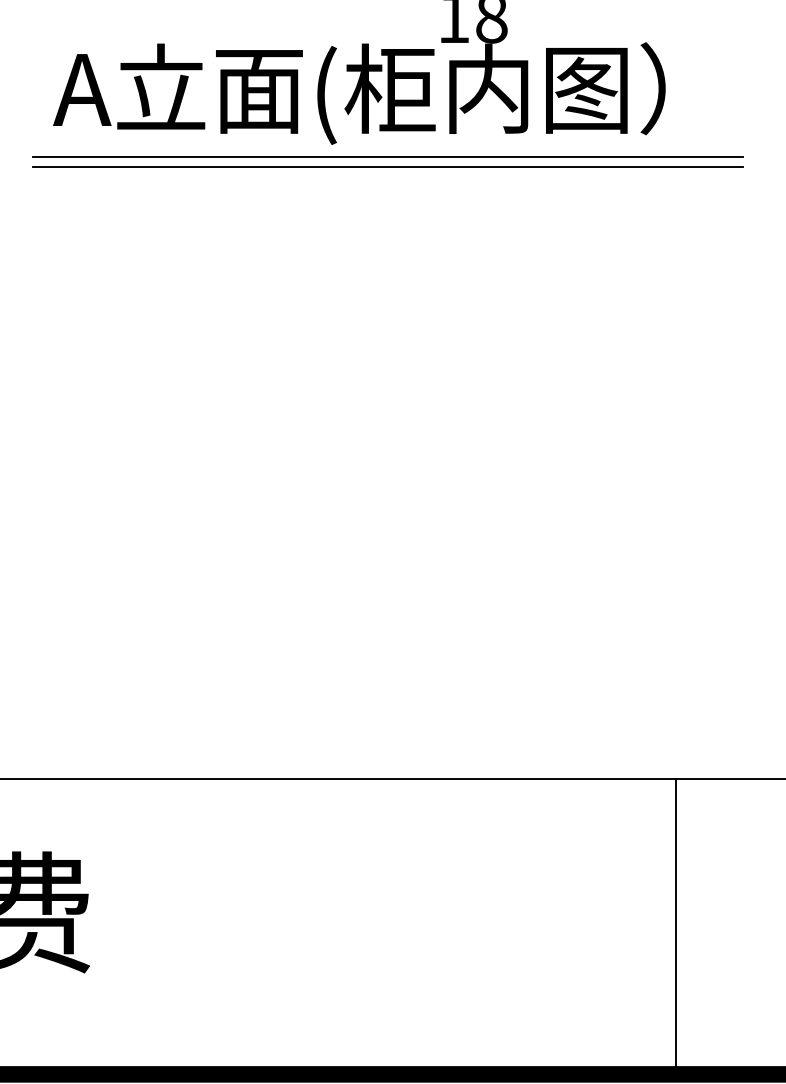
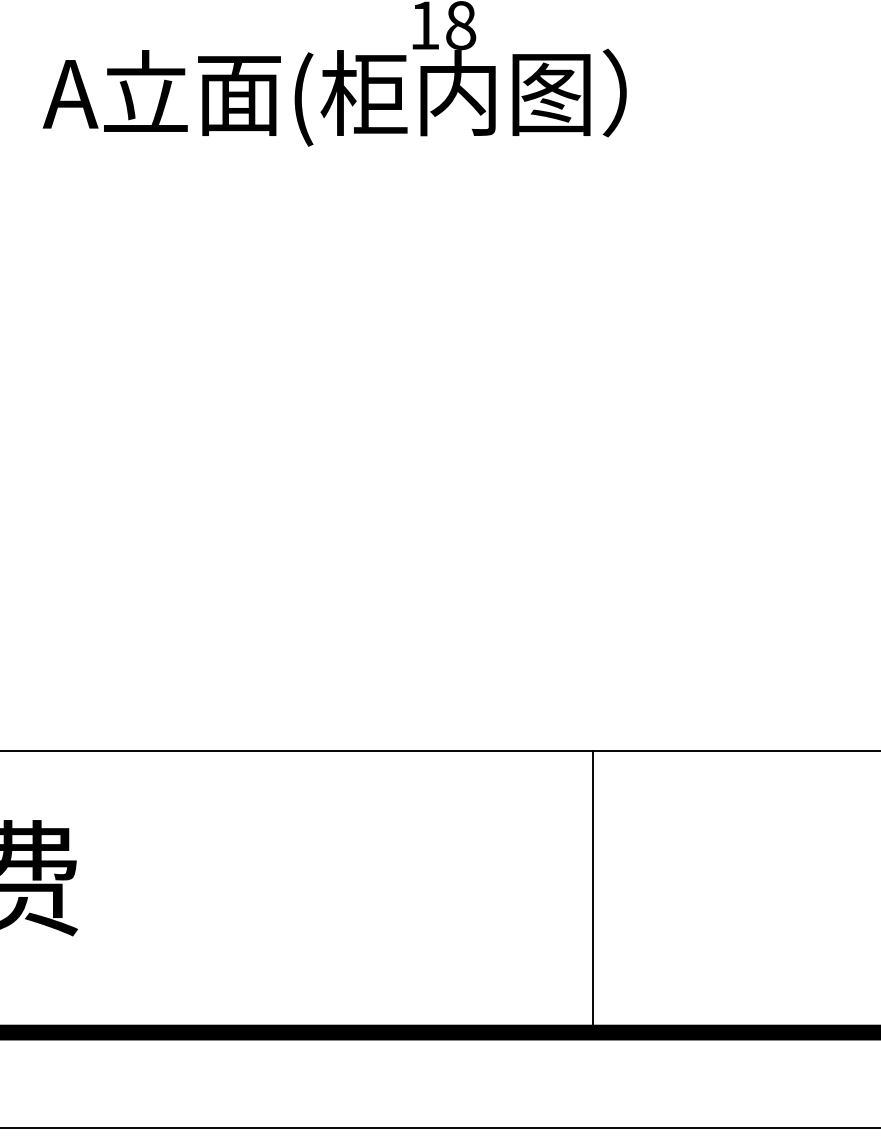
line: (387, 157) -> (361, 158), removed
line: (387, 166) -> (361, 167), removed
line: (675, 926) -> (593, 891), moved

